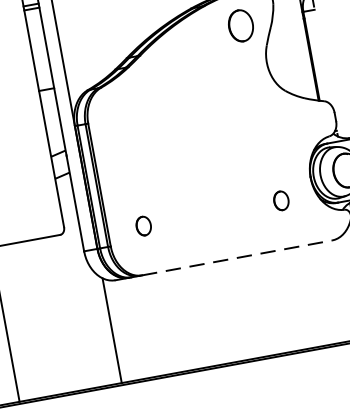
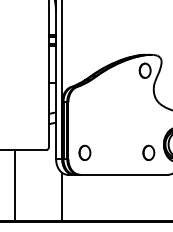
part: (280, 200) -> (148, 152), size x1.67
part: (142, 225) -> (84, 152), size x1.67
line: (237, 257) -> (124, 174), dashed -> solid

